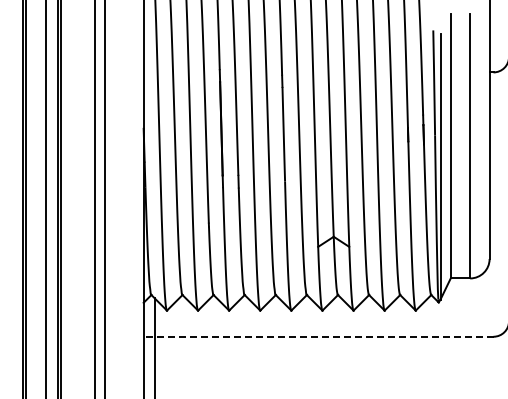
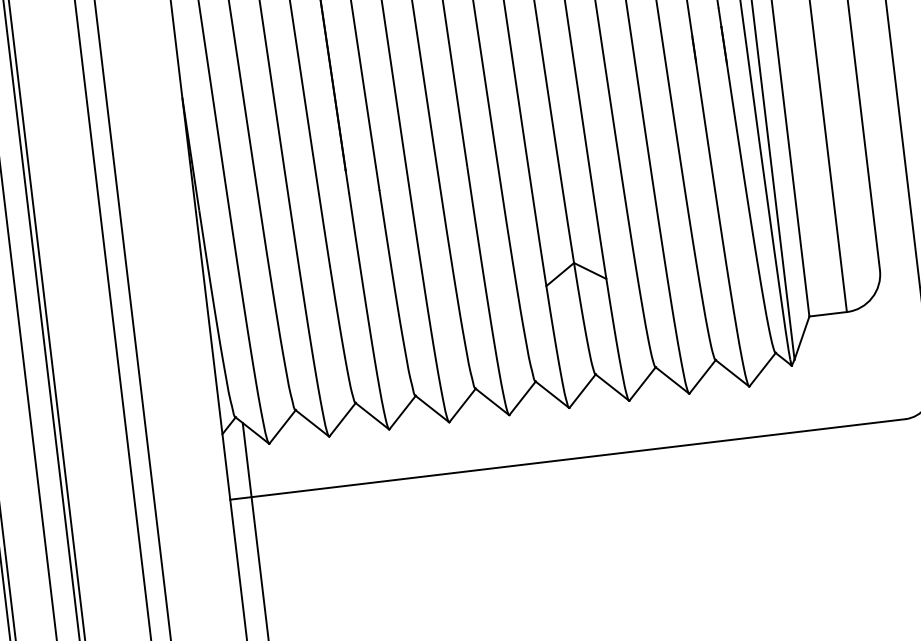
line: (318, 336) -> (567, 458), dashed -> solid

